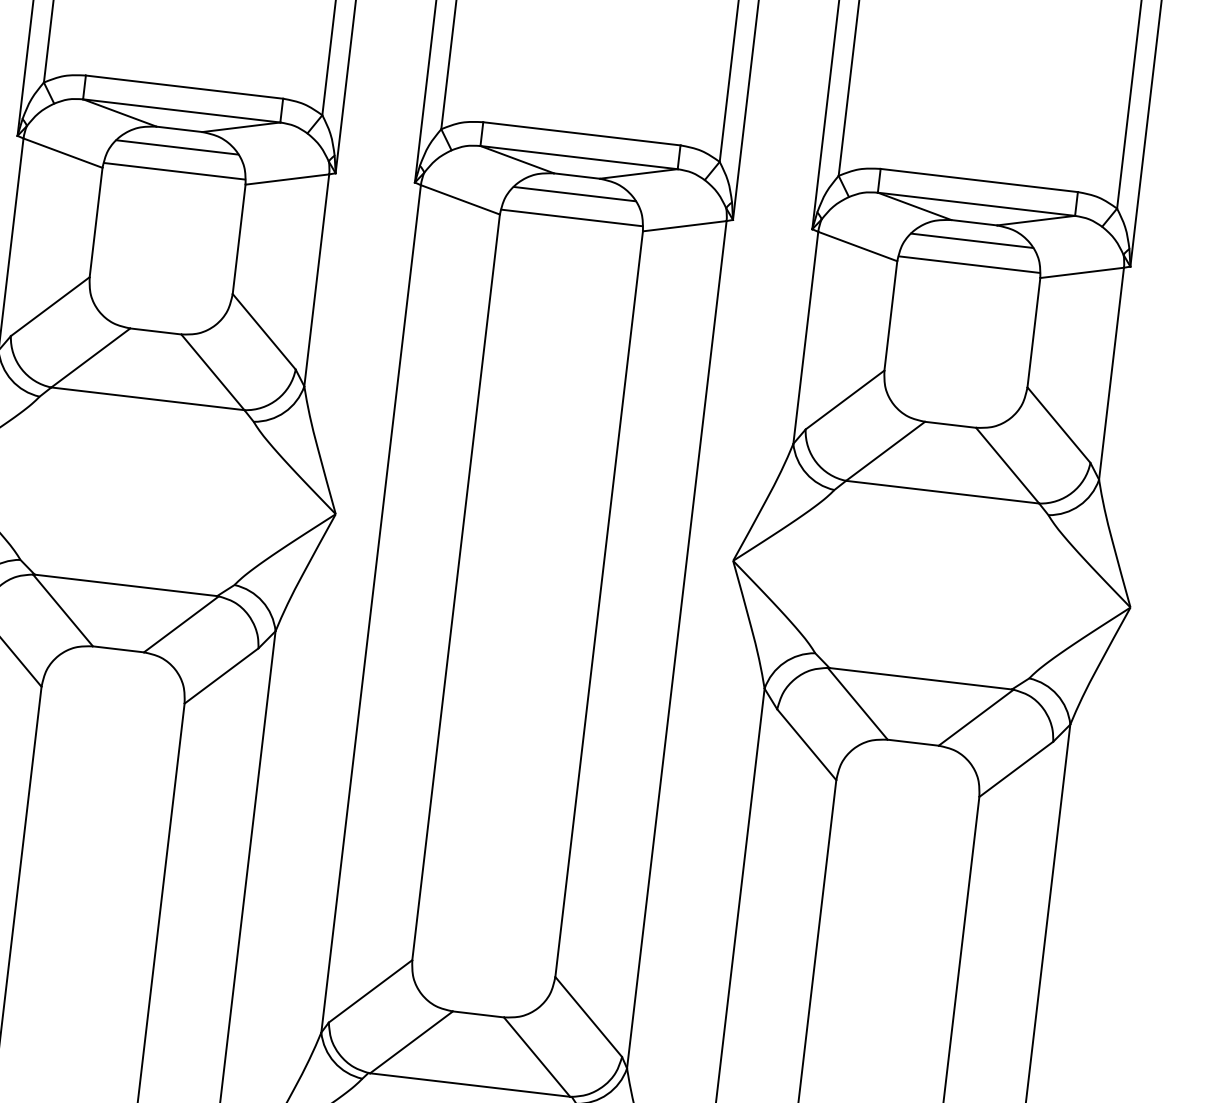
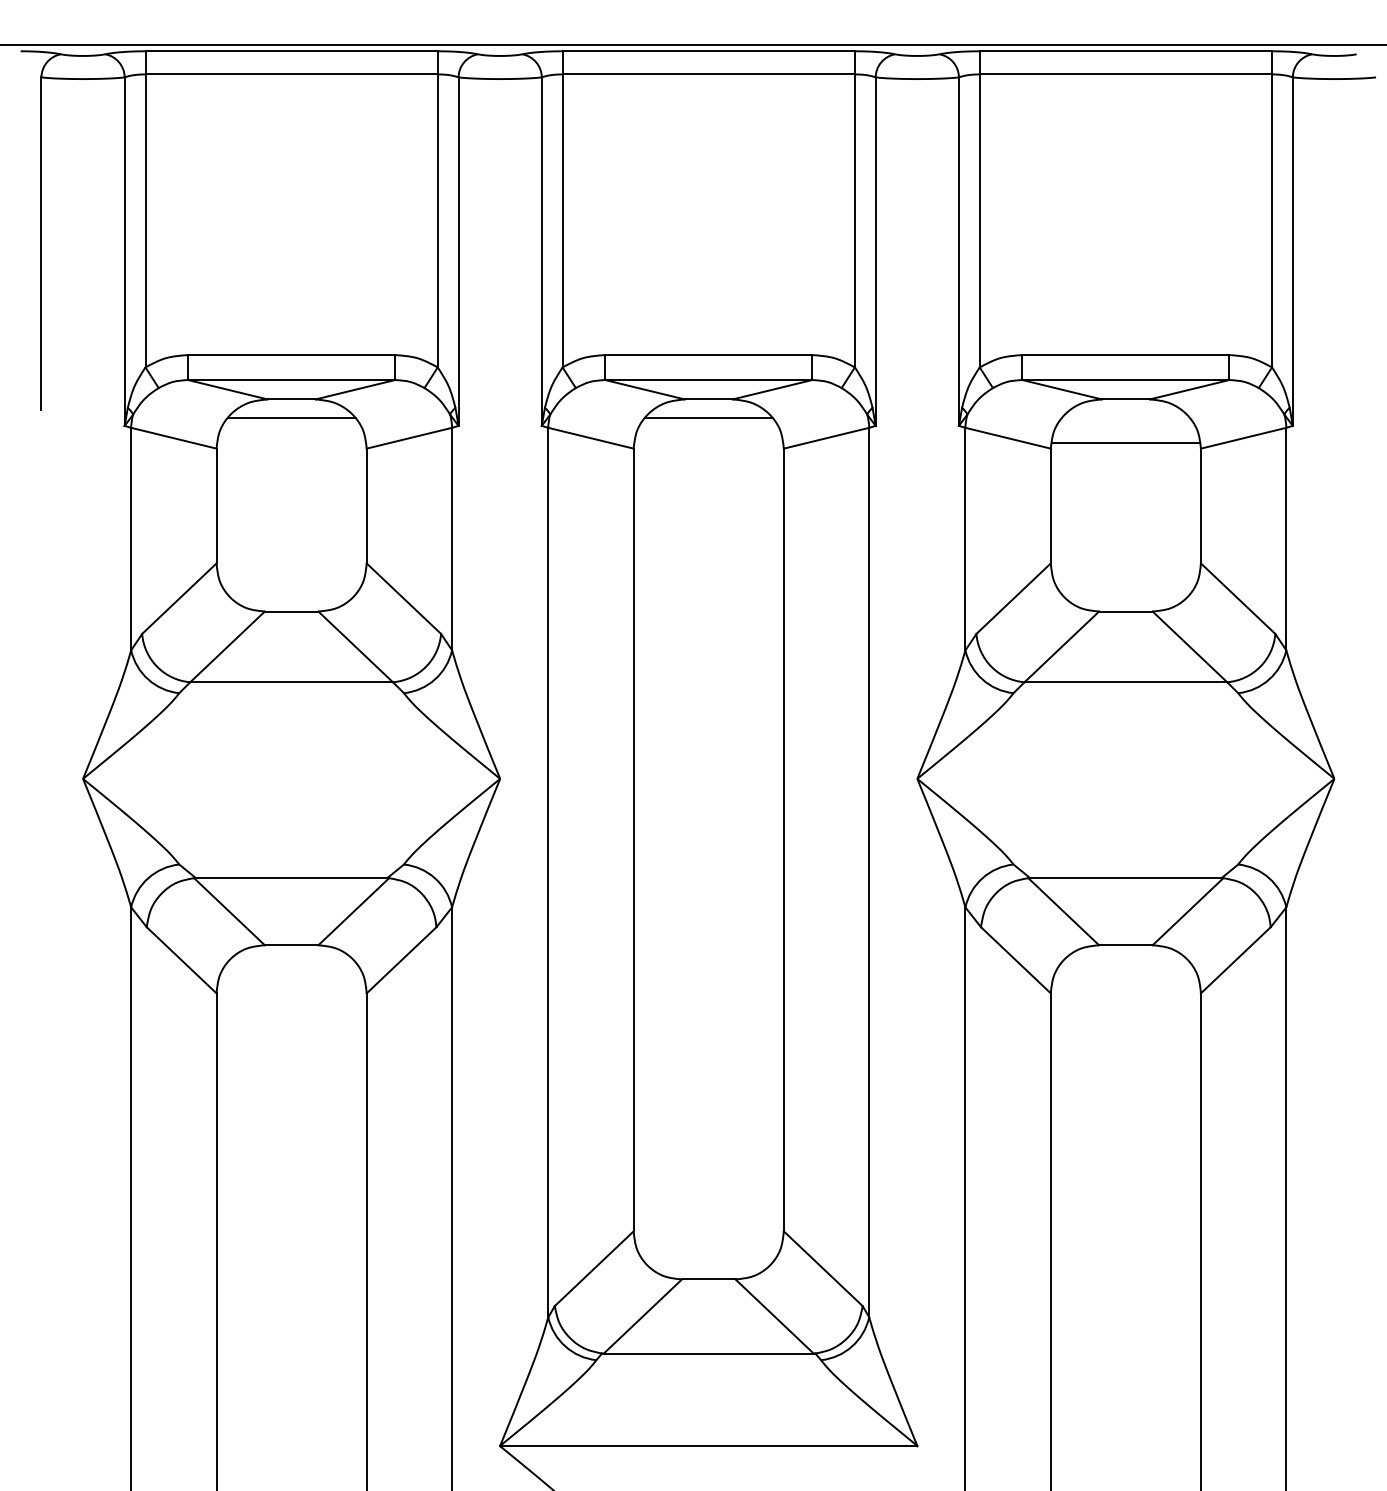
line: (174, 171) -> (291, 443), removed
line: (571, 218) -> (708, 443), removed
line: (971, 240) -> (1125, 418), removed

